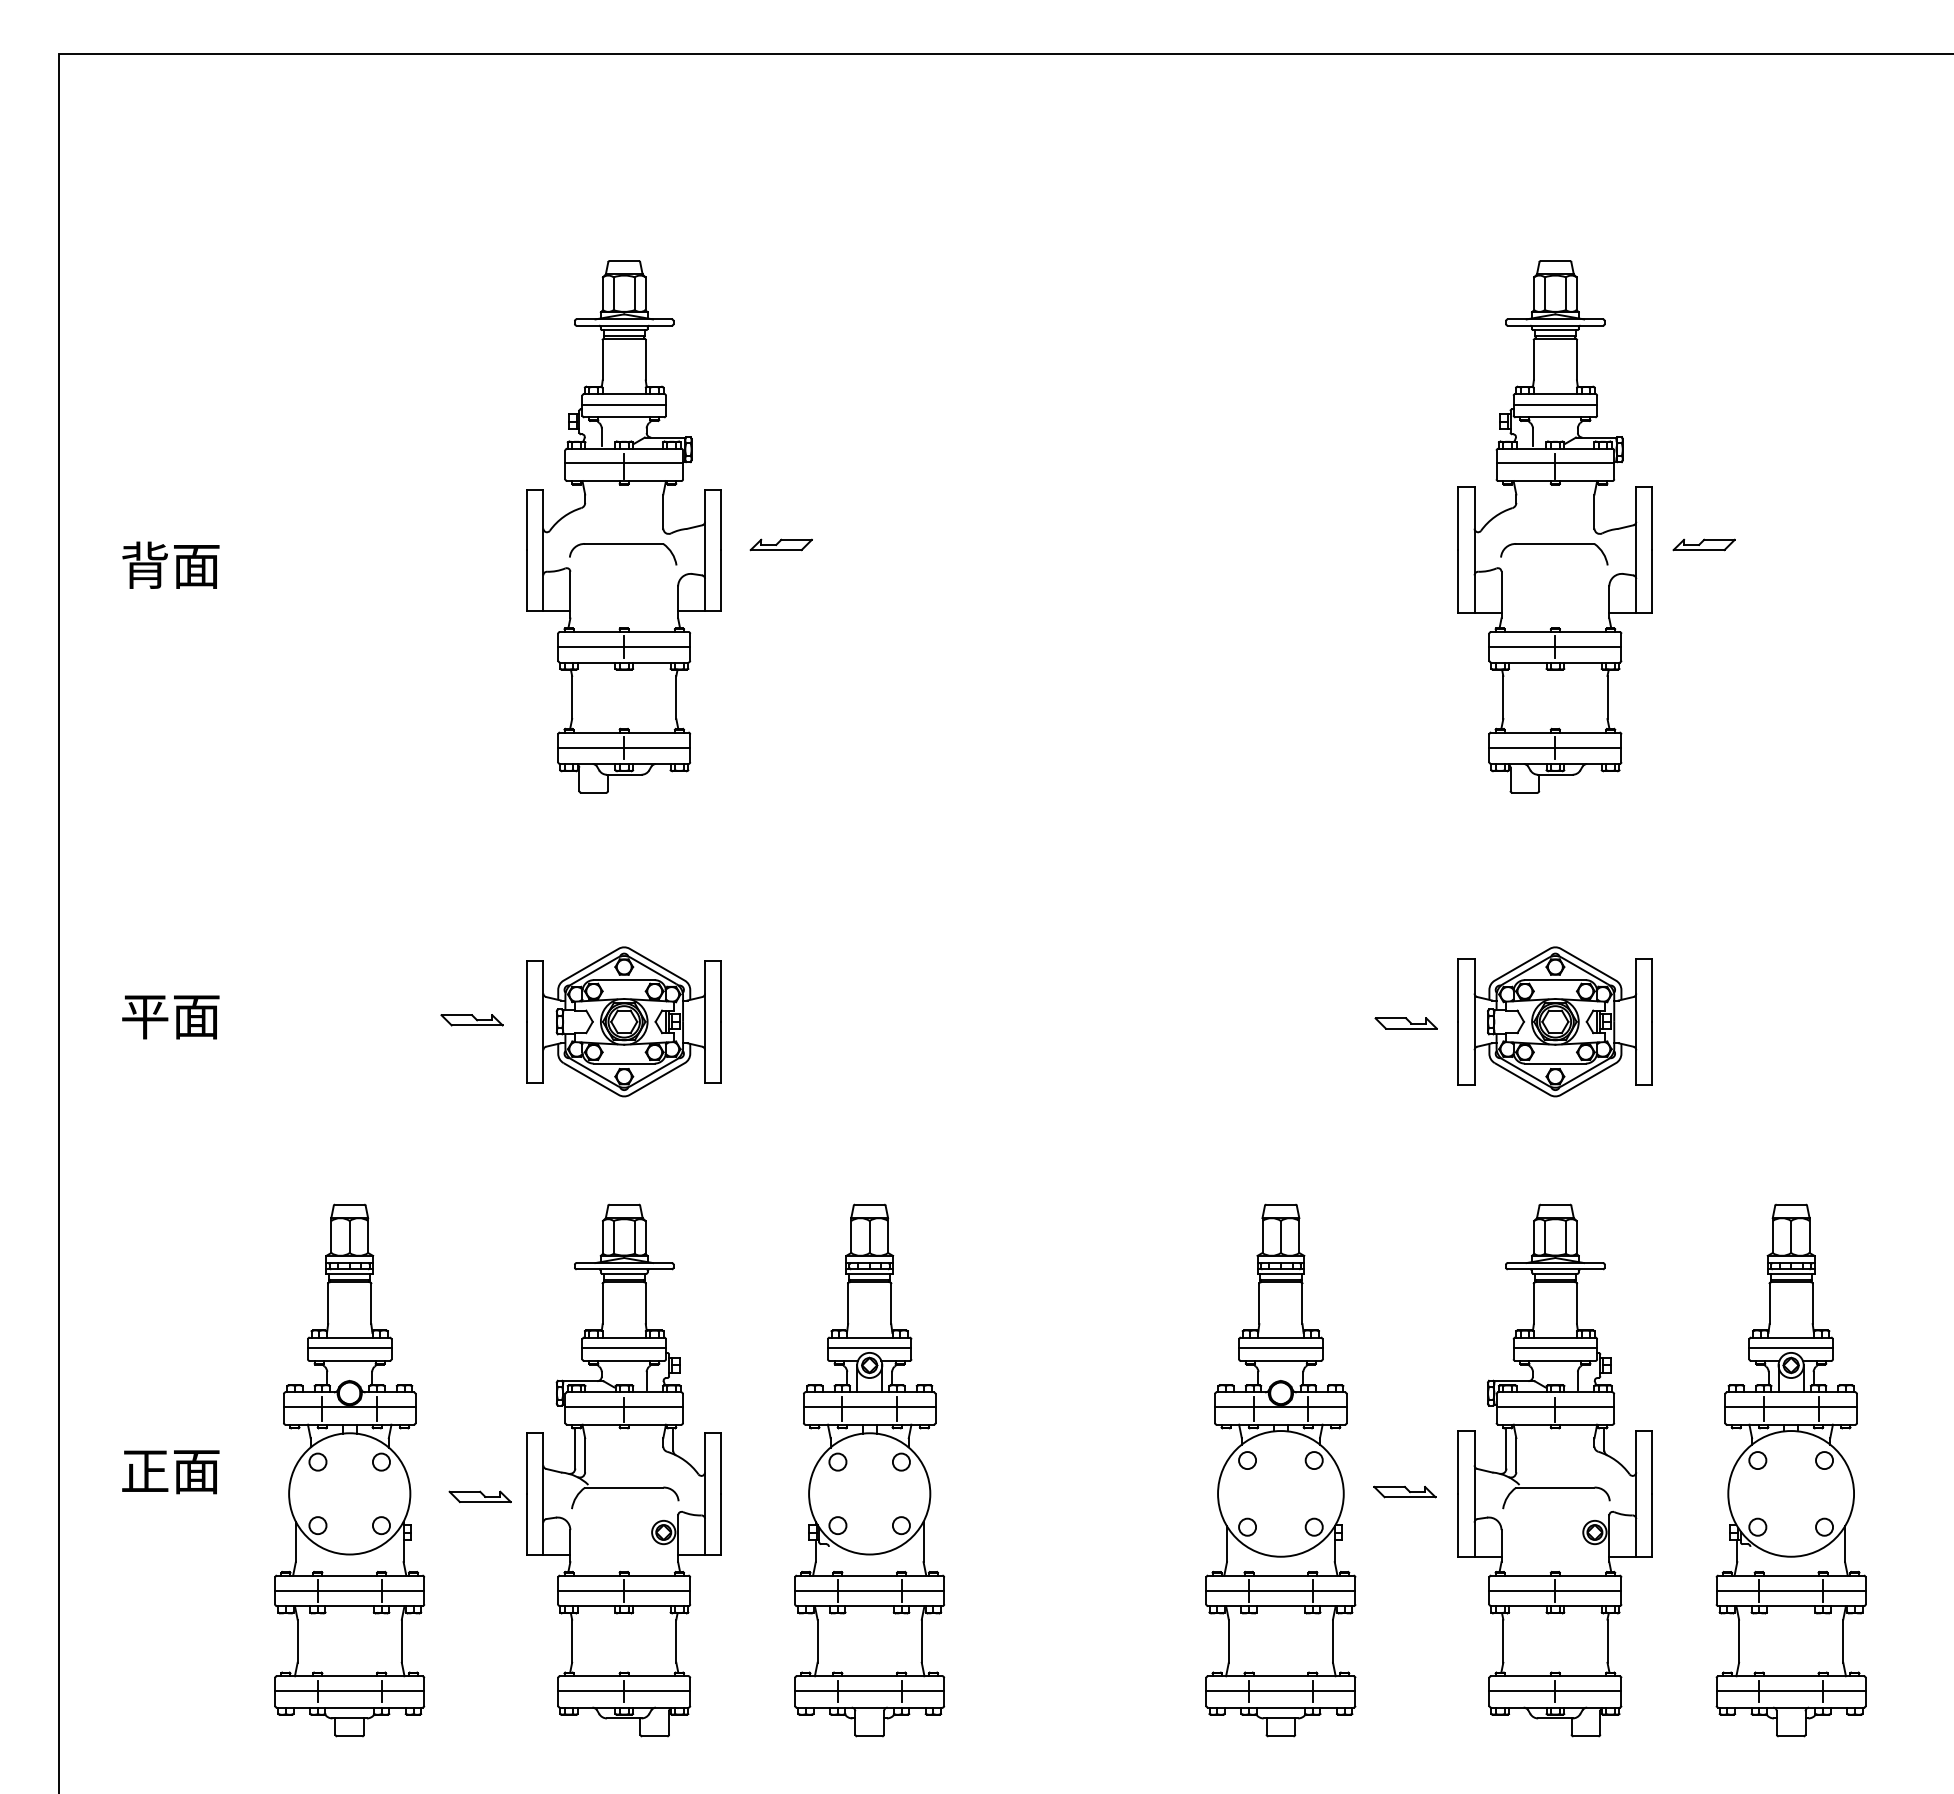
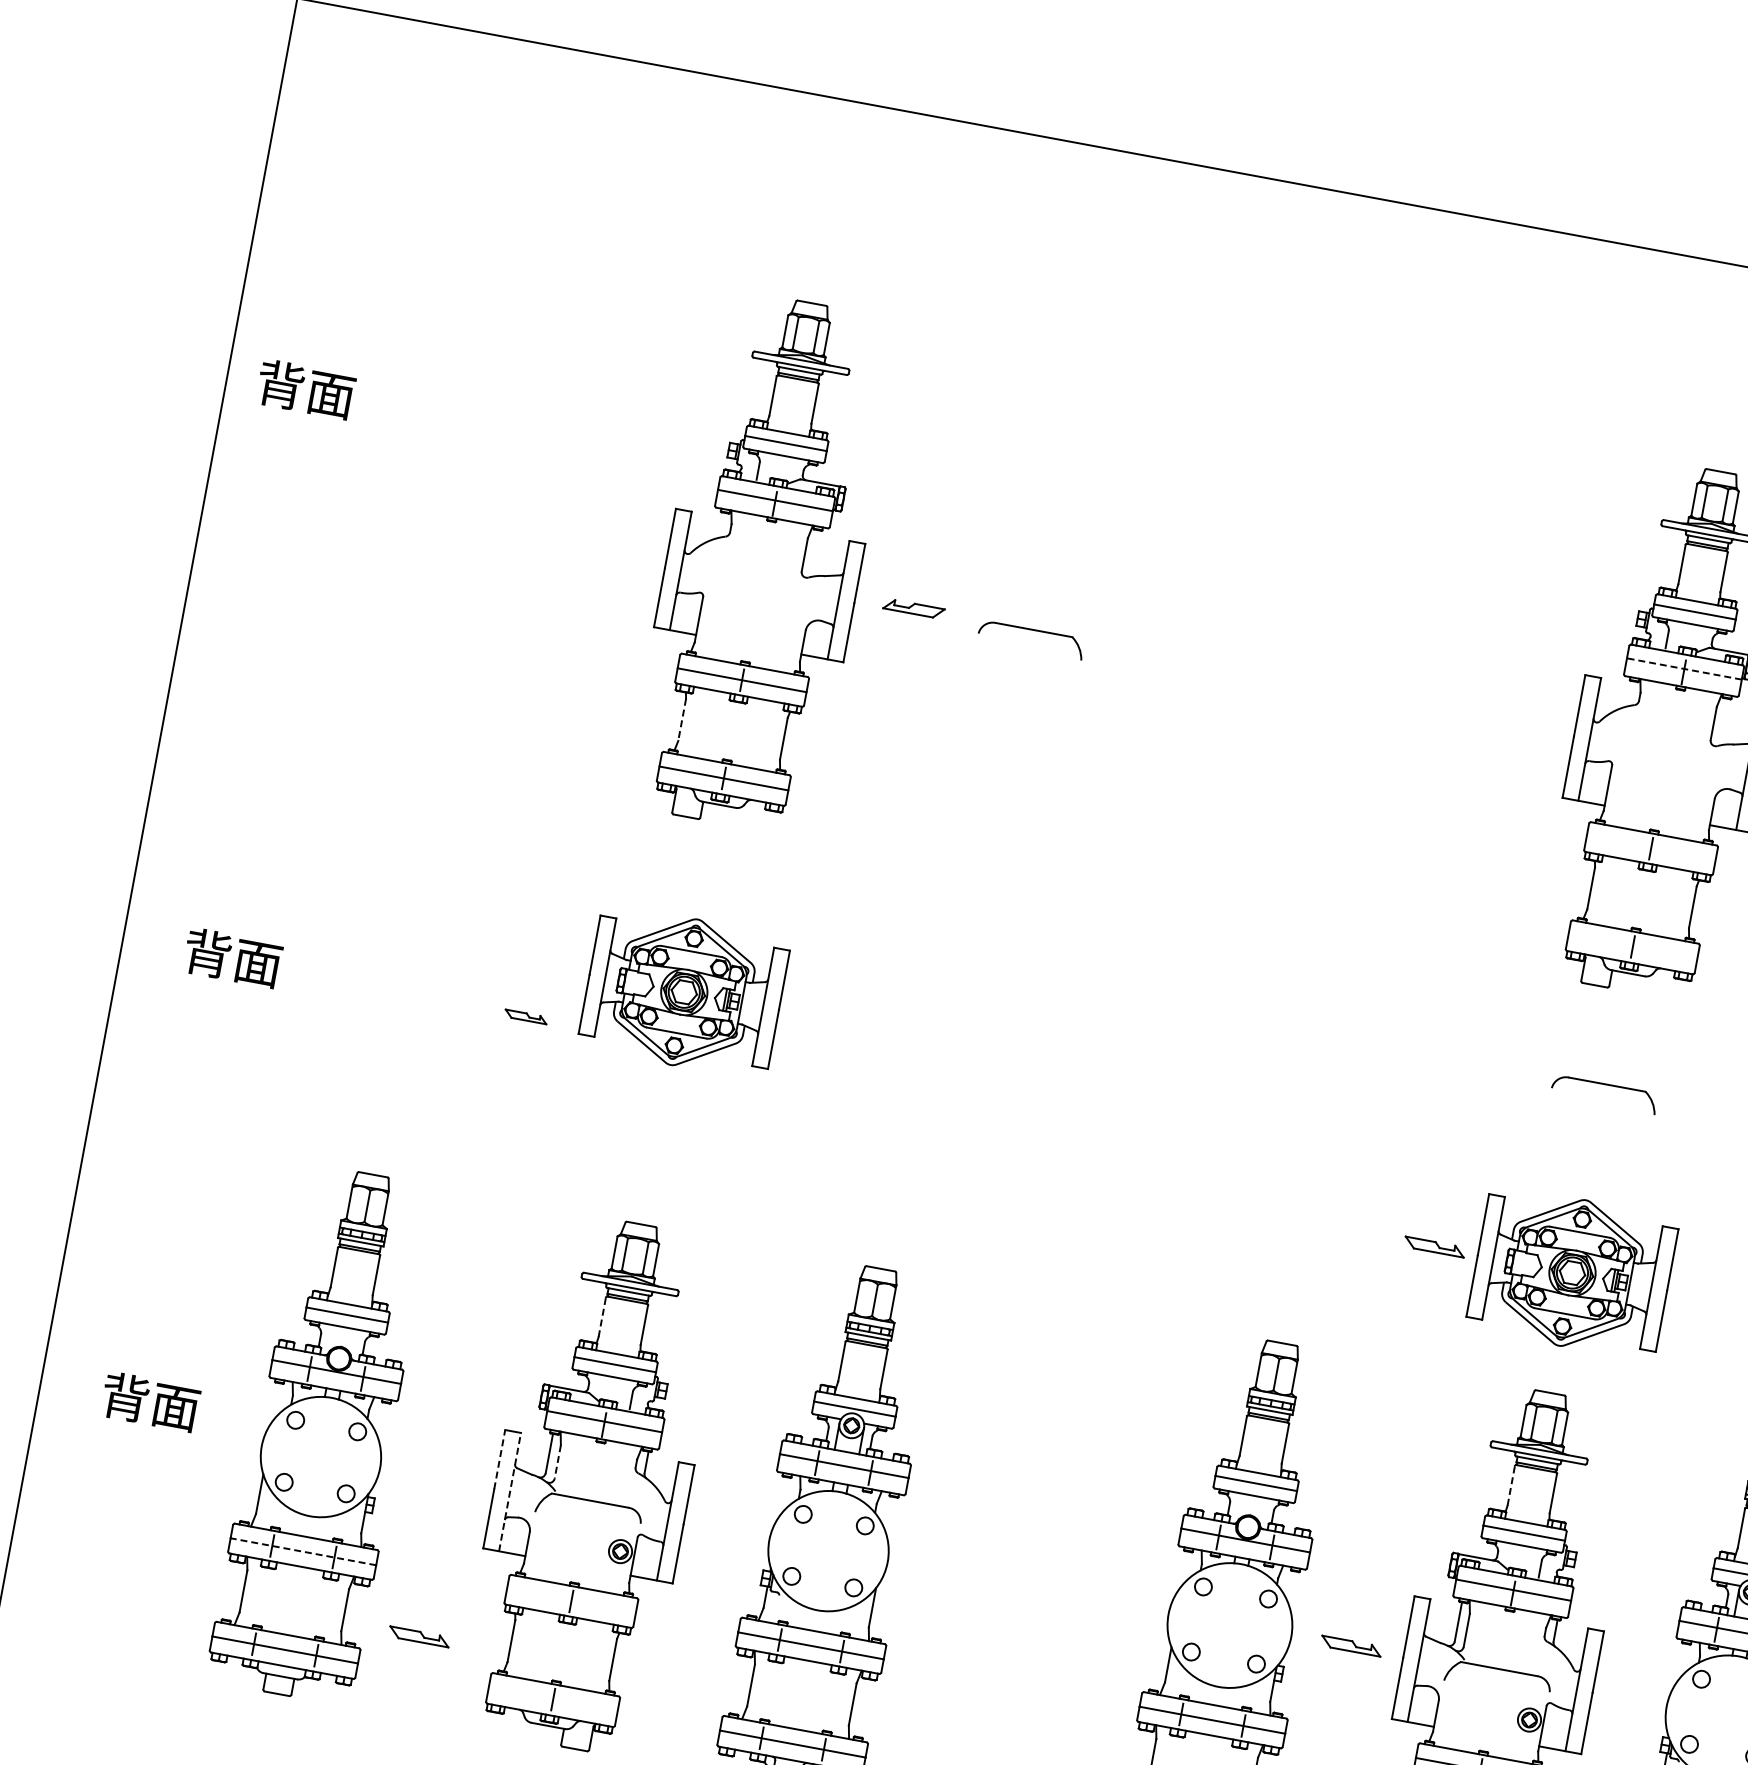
line: (1555, 463) -> (1684, 669), solid -> dashed
part: (623, 544) -> (1033, 630), moved
part: (1554, 544) -> (1606, 1085), moved
text: (170, 564) -> (305, 388), moved
line: (1555, 647) -> (1651, 849), removed
line: (572, 697) -> (682, 719), solid -> dashed
line: (1555, 747) -> (1633, 946), removed
text: (145, 1015) -> (208, 953), 平面 -> 背面
part: (471, 1020) -> (525, 1017), size x0.7
part: (623, 1021) -> (683, 991), moved
part: (1554, 1021) -> (1571, 1272), moved
part: (1405, 1023) -> (1434, 1246), moved
line: (602, 1303) -> (602, 1316), solid -> dashed
line: (1533, 1303) -> (1510, 1485), solid -> dashed
line: (585, 1455) -> (558, 1462), solid -> dashed
line: (527, 1463) -> (500, 1459), solid -> dashed
text: (145, 1470) -> (125, 1397), 正面 -> 背面
line: (543, 1493) -> (510, 1491), solid -> dashed
part: (479, 1496) -> (418, 1636), moved
line: (349, 1590) -> (303, 1551), solid -> dashed
line: (624, 1590) -> (571, 1601), removed
line: (624, 1691) -> (553, 1699), removed

